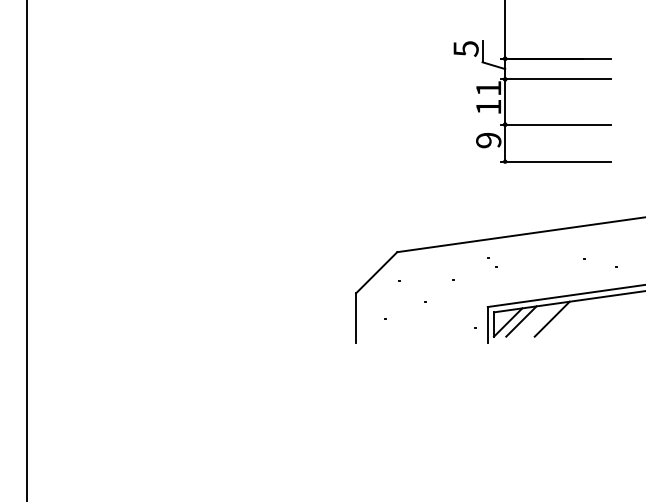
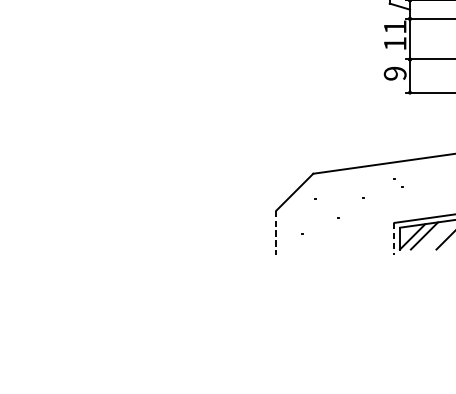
line: (356, 318) -> (276, 233), solid -> dashed
line: (487, 324) -> (394, 238), solid -> dashed

